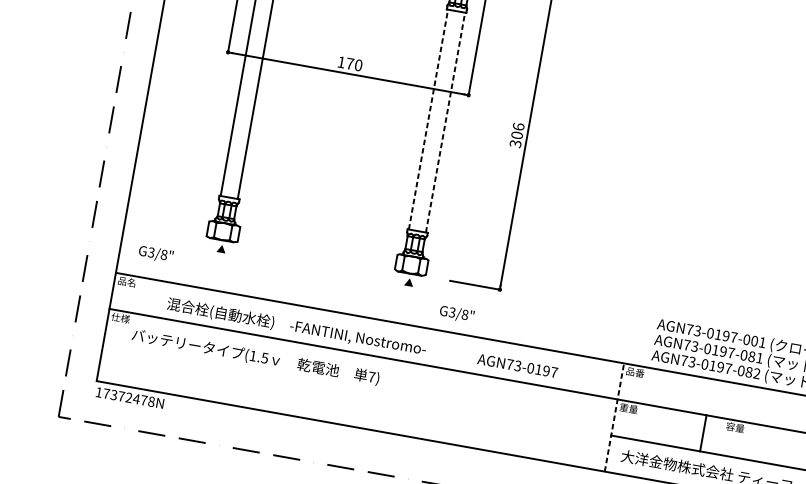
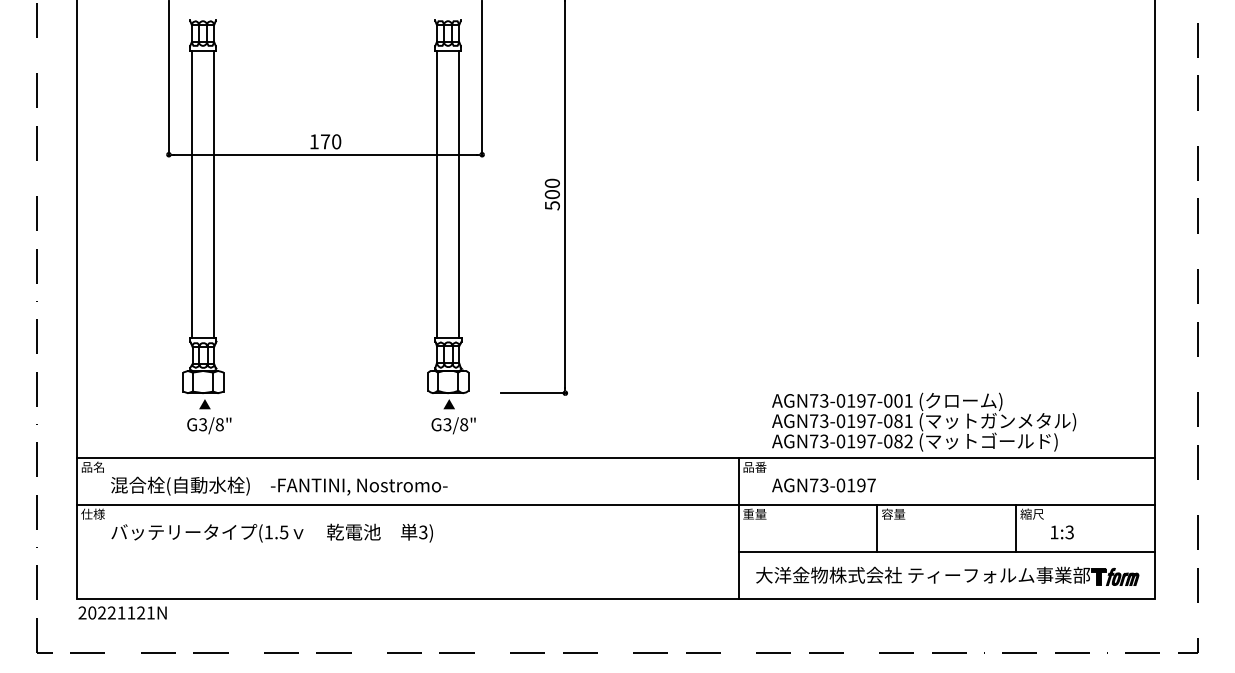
line: (428, 119) -> (436, 194), dashed -> solid
line: (445, 122) -> (459, 194), dashed -> solid
text: (516, 134) -> (551, 193), 306 -> 500
text: (156, 254) -> (209, 425), moved
text: (456, 313) -> (453, 425), moved
text: (296, 326) -> (279, 485), moved
text: (517, 365) -> (823, 485), moved
text: (371, 377) -> (423, 532), 7) -> 3)
text: (125, 396) -> (116, 612), 17372478N -> 20221121N
line: (614, 417) -> (738, 528), dashed -> solid
line: (703, 433) -> (877, 528), moved

